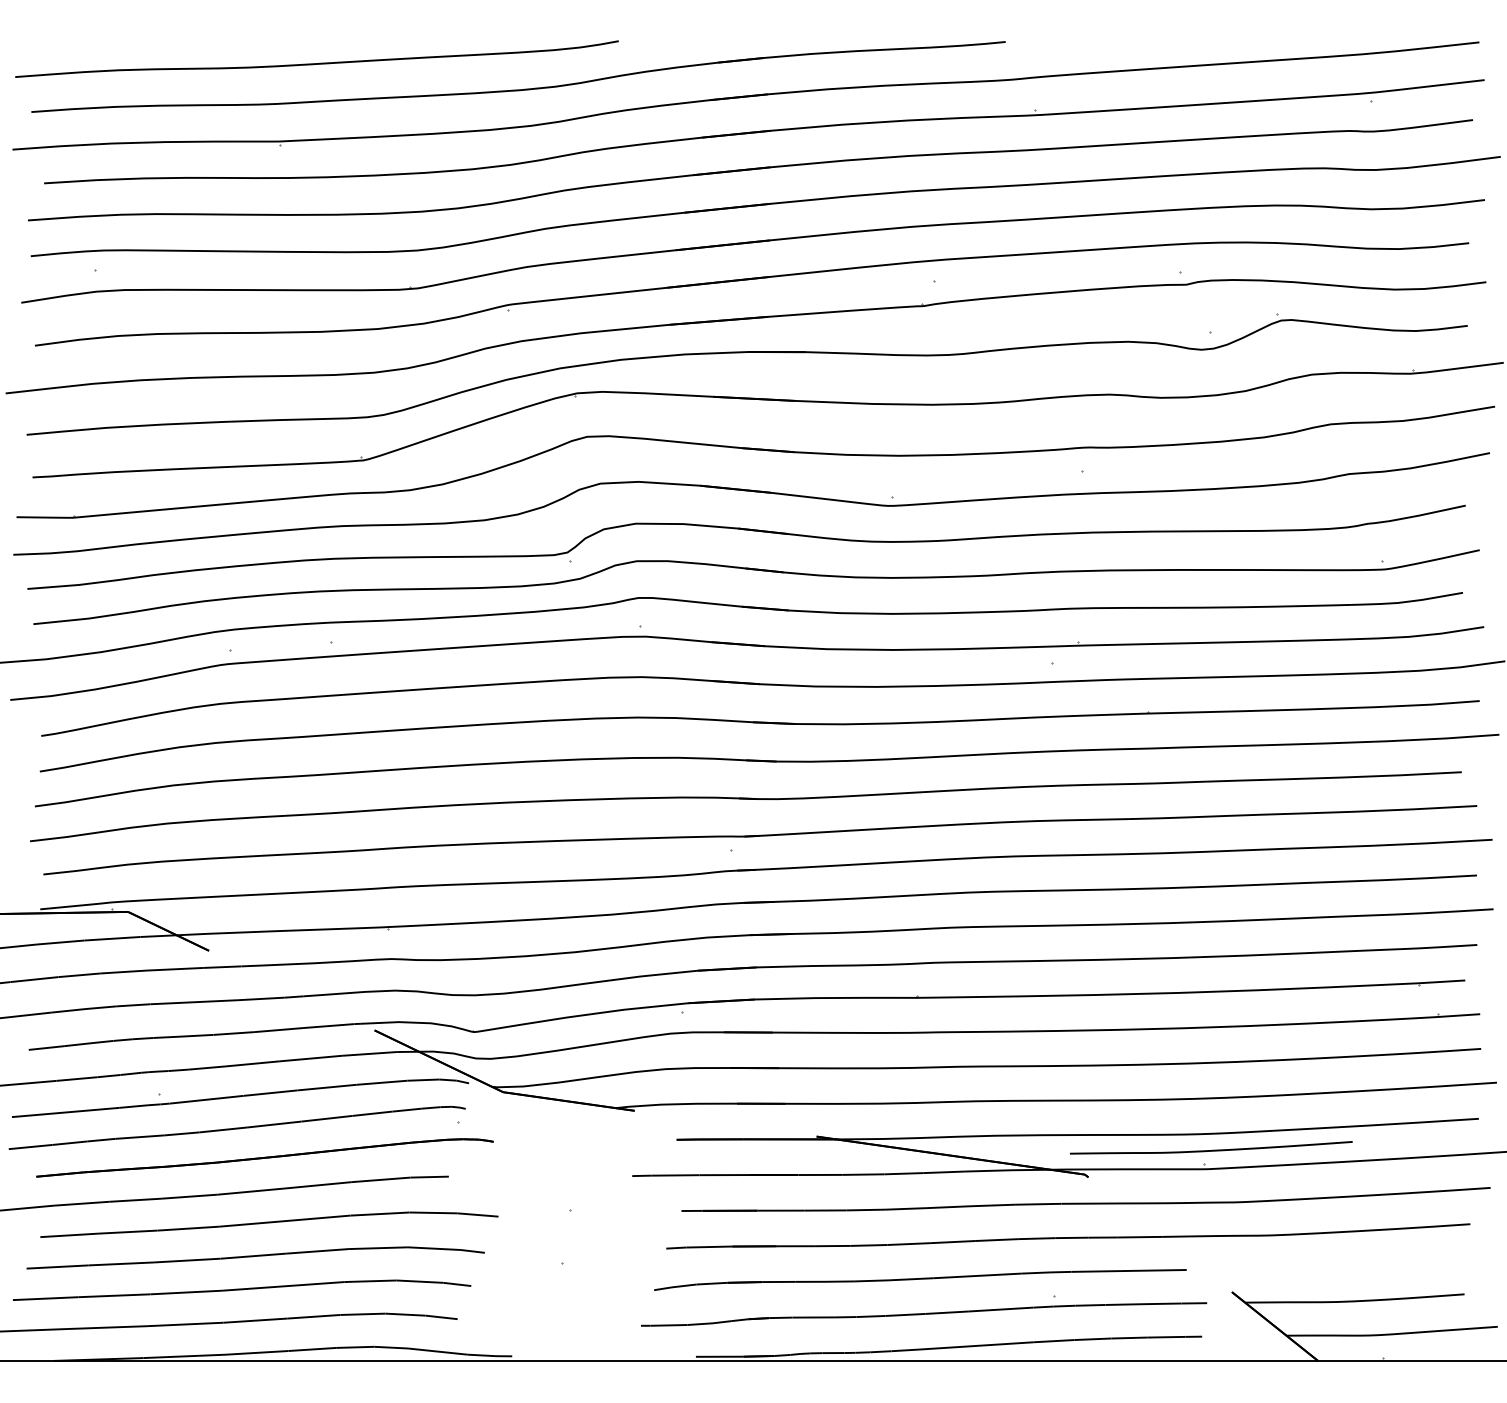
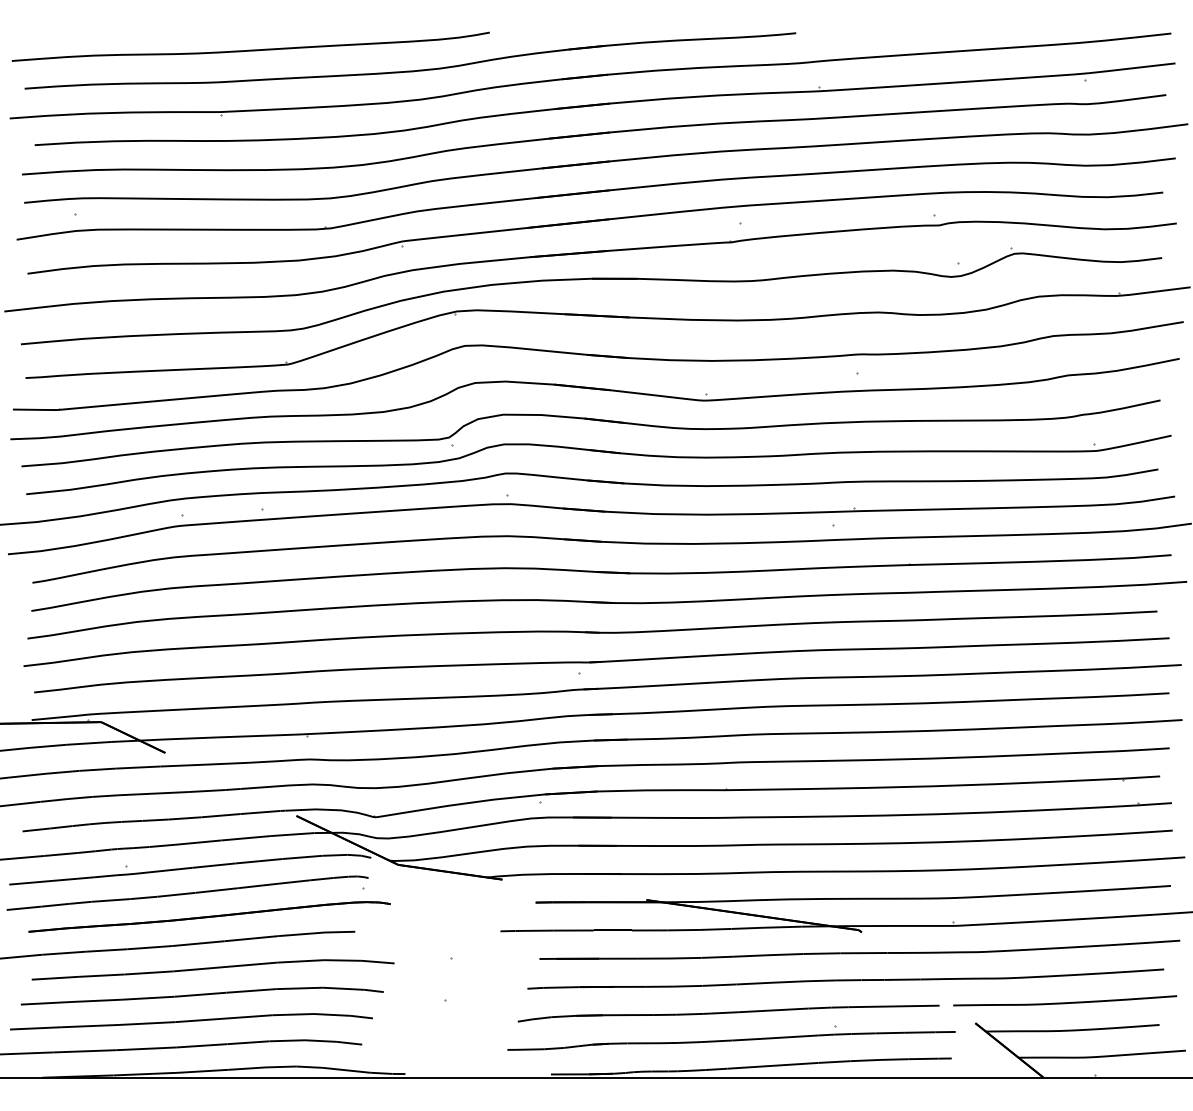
curve: (1212, 1149) -> (1066, 1002), moved

